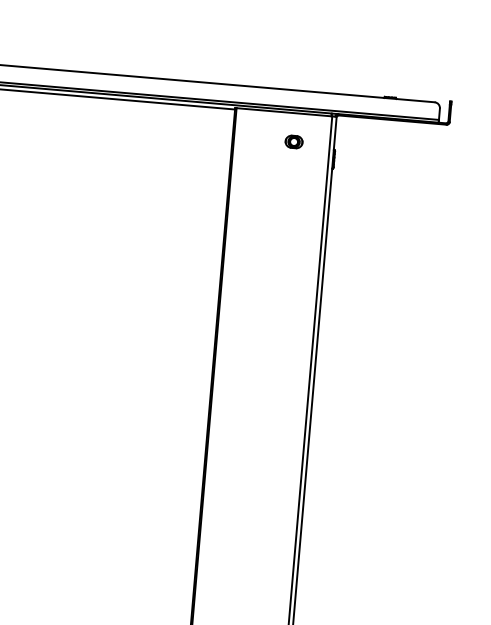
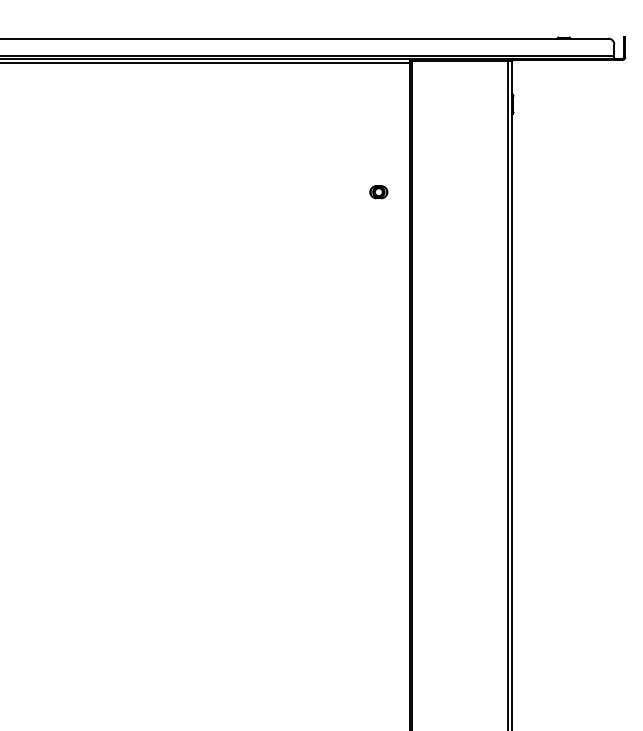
part: (293, 142) -> (378, 192), moved

